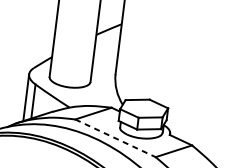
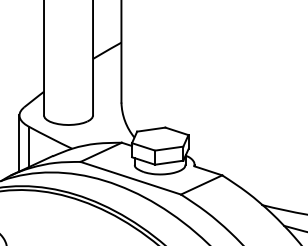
line: (115, 138) -> (130, 178), dashed -> solid

